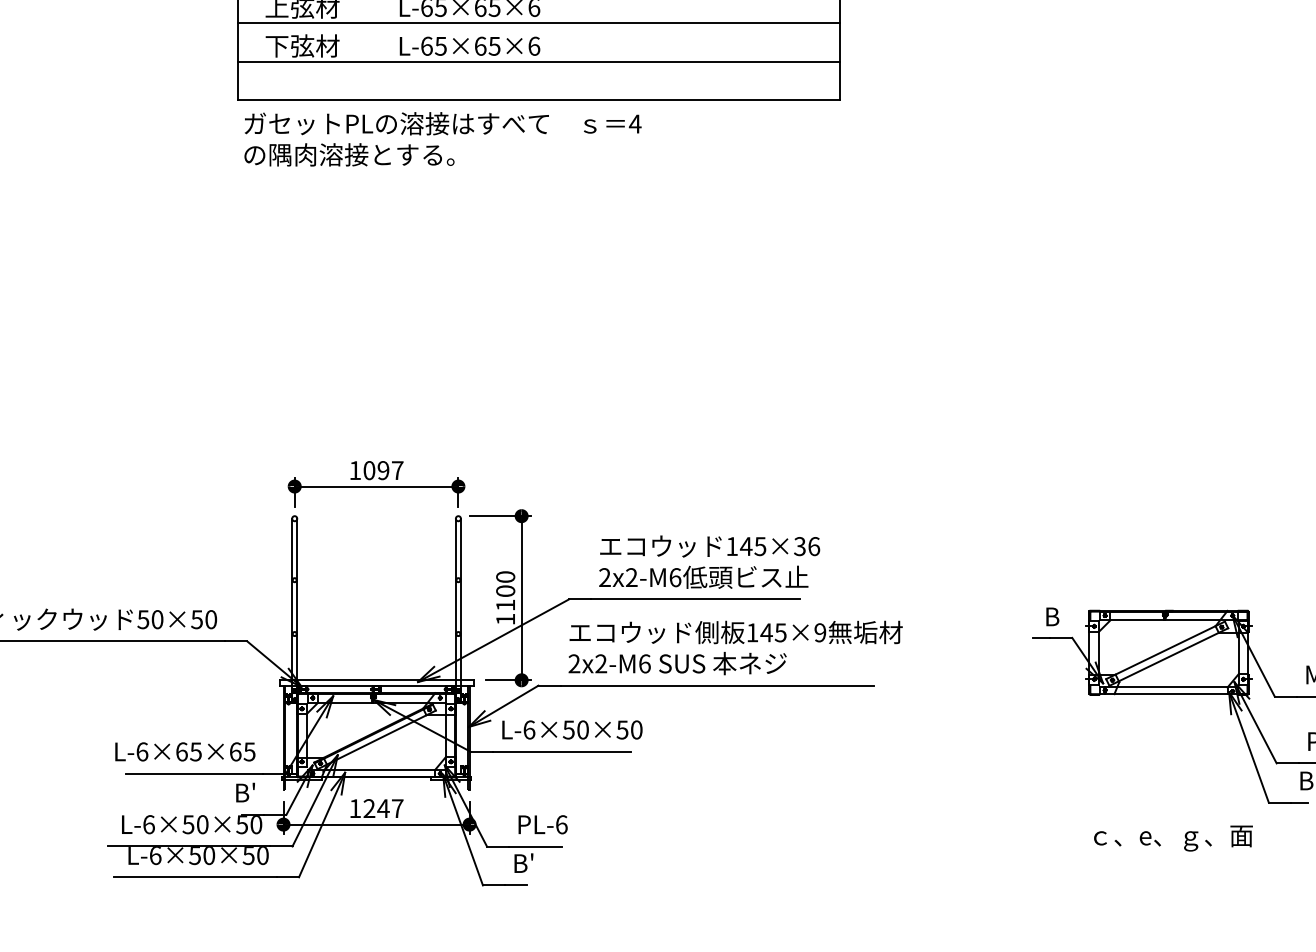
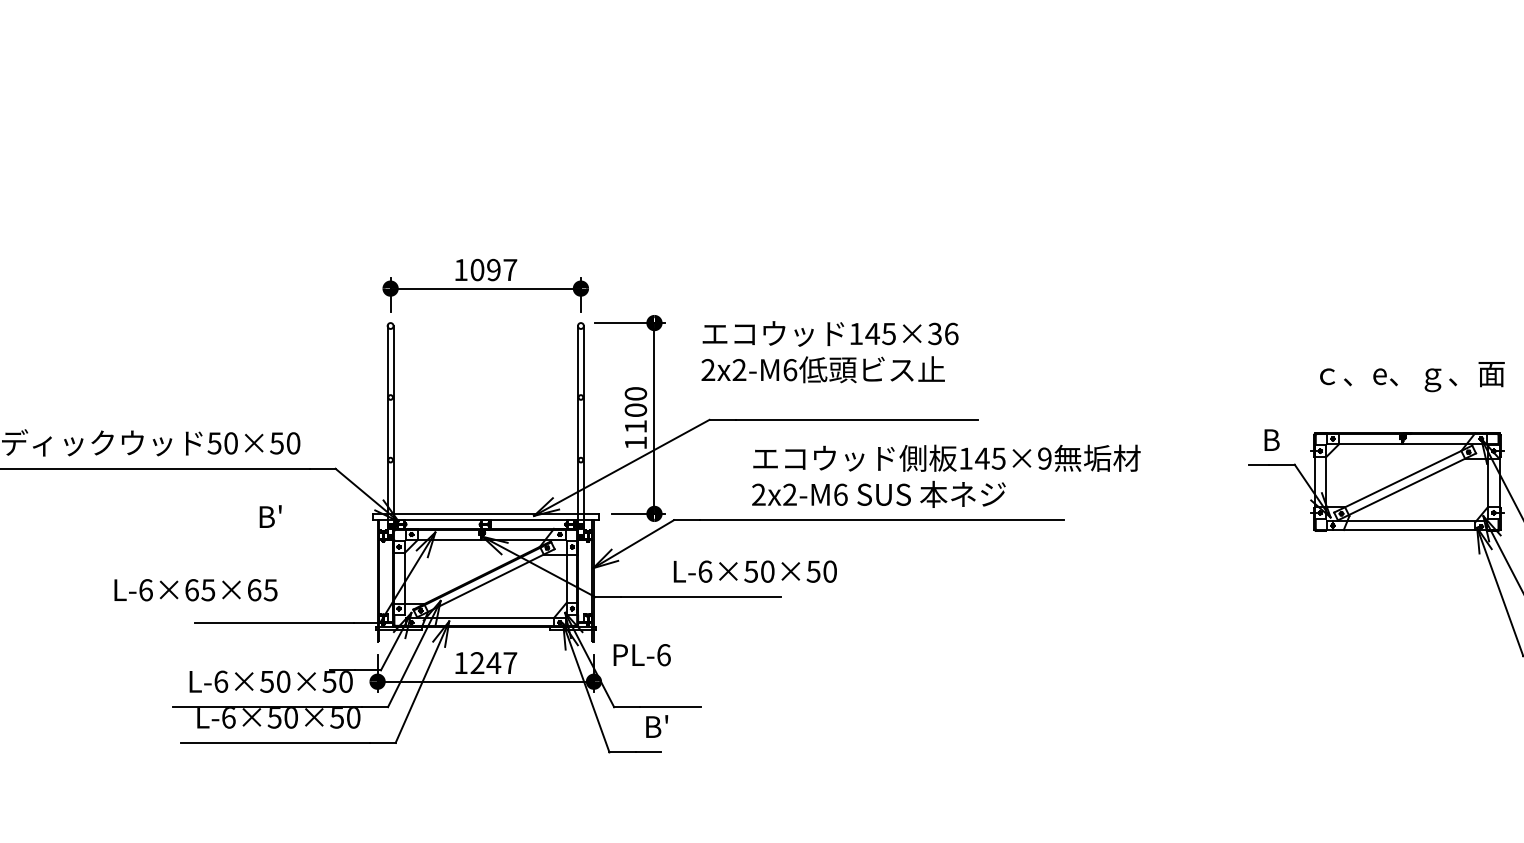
text: (709, 561) -> (829, 351), moved
text: (735, 647) -> (946, 475), moved
text: (572, 729) -> (755, 571), moved
text: (185, 751) -> (196, 589), moved
text: (245, 792) -> (270, 516), moved
text: (542, 824) -> (641, 654), moved
text: (1173, 838) -> (1412, 376), moved

